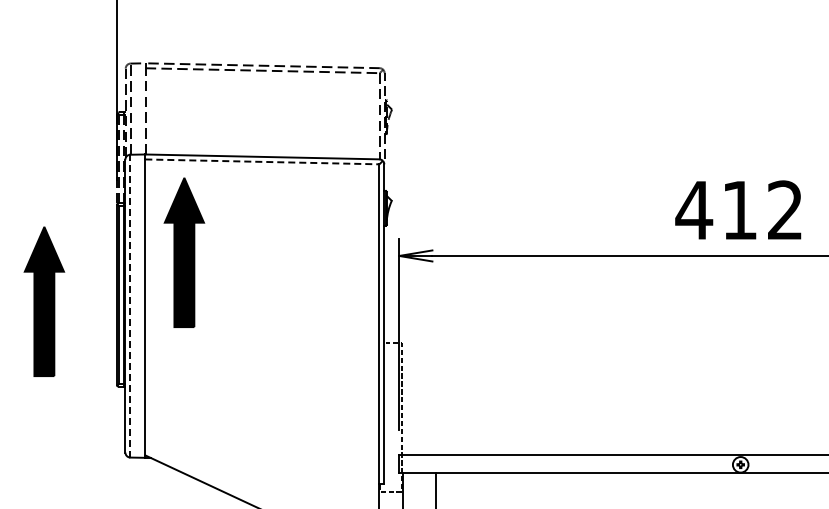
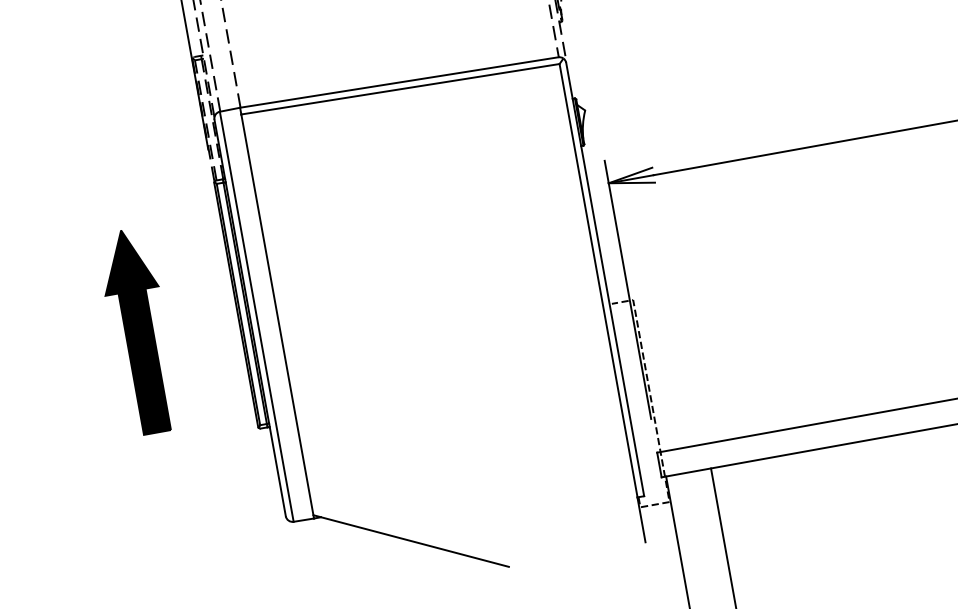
line: (262, 161) -> (400, 88), dashed -> solid
part: (184, 252) -> (317, 230), removed
line: (130, 305) -> (256, 315), dashed -> solid

